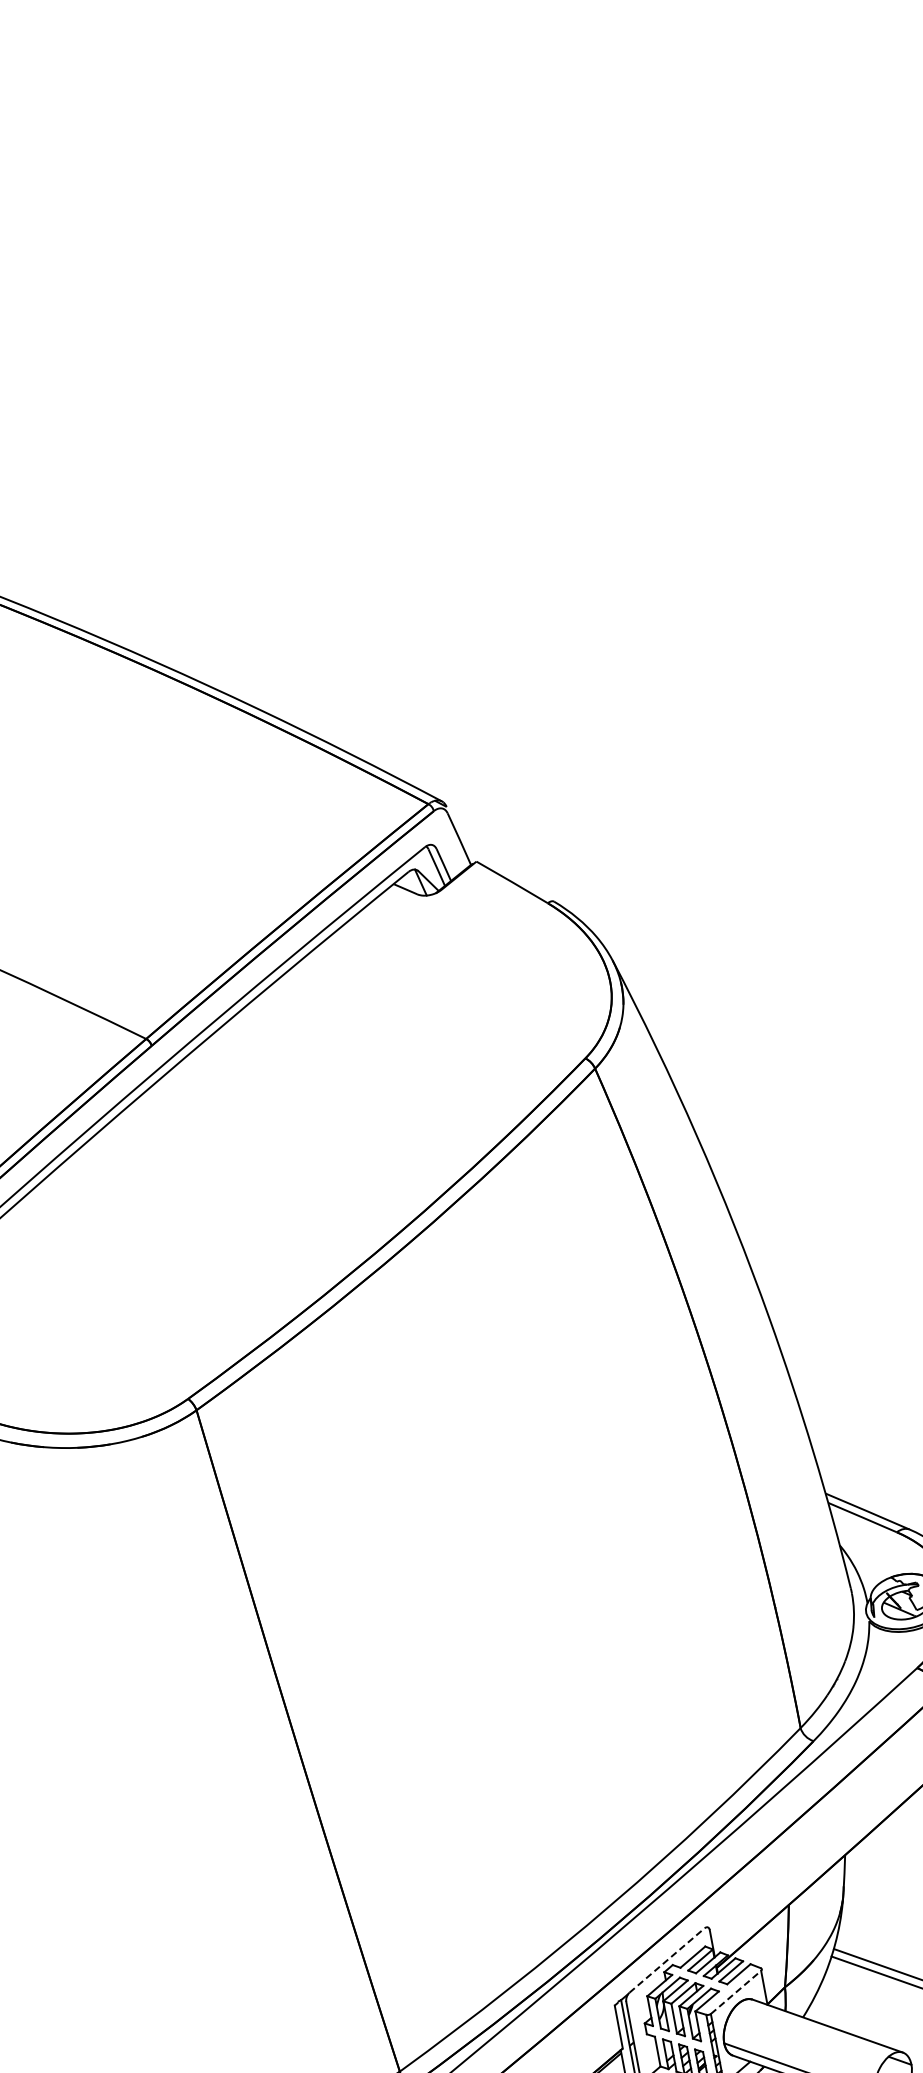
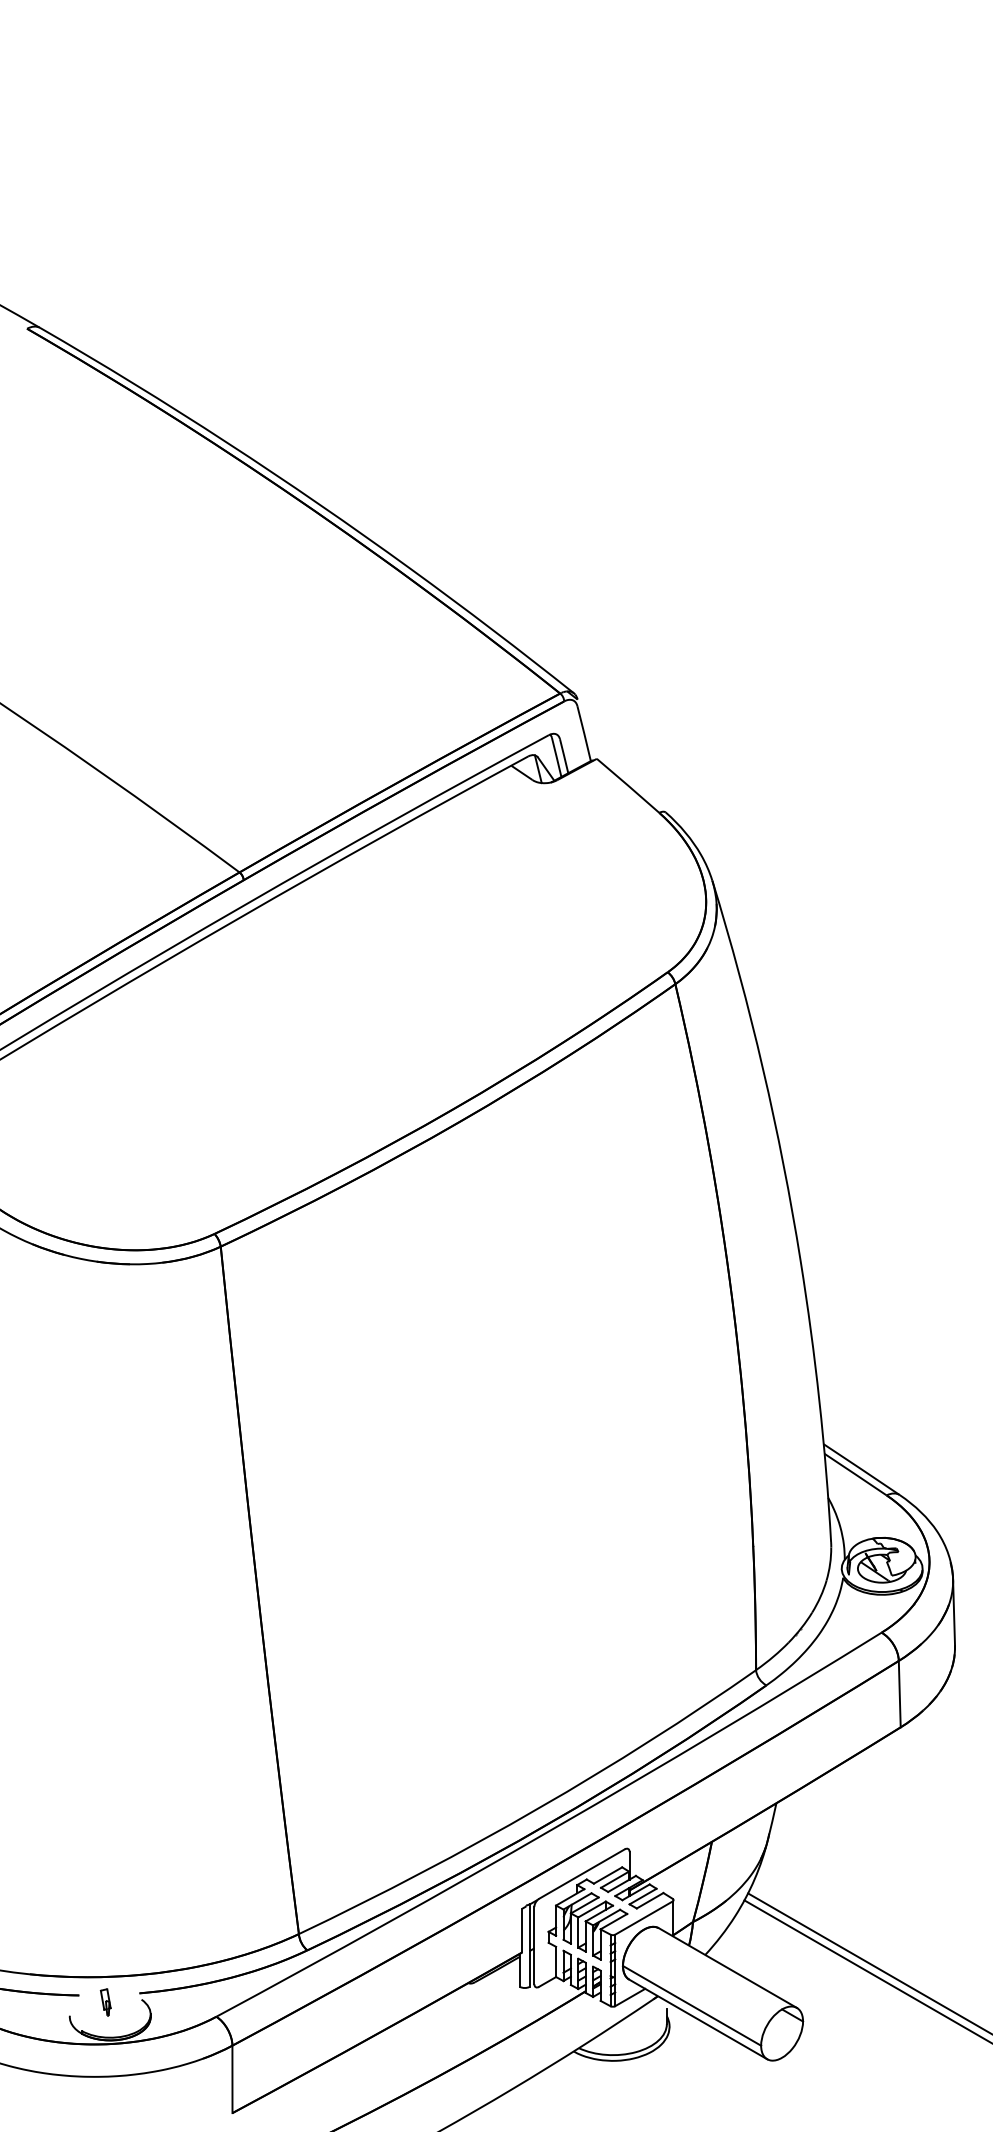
line: (667, 1960) -> (582, 1874), dashed -> solid
line: (736, 1991) -> (644, 1917), dashed -> solid

